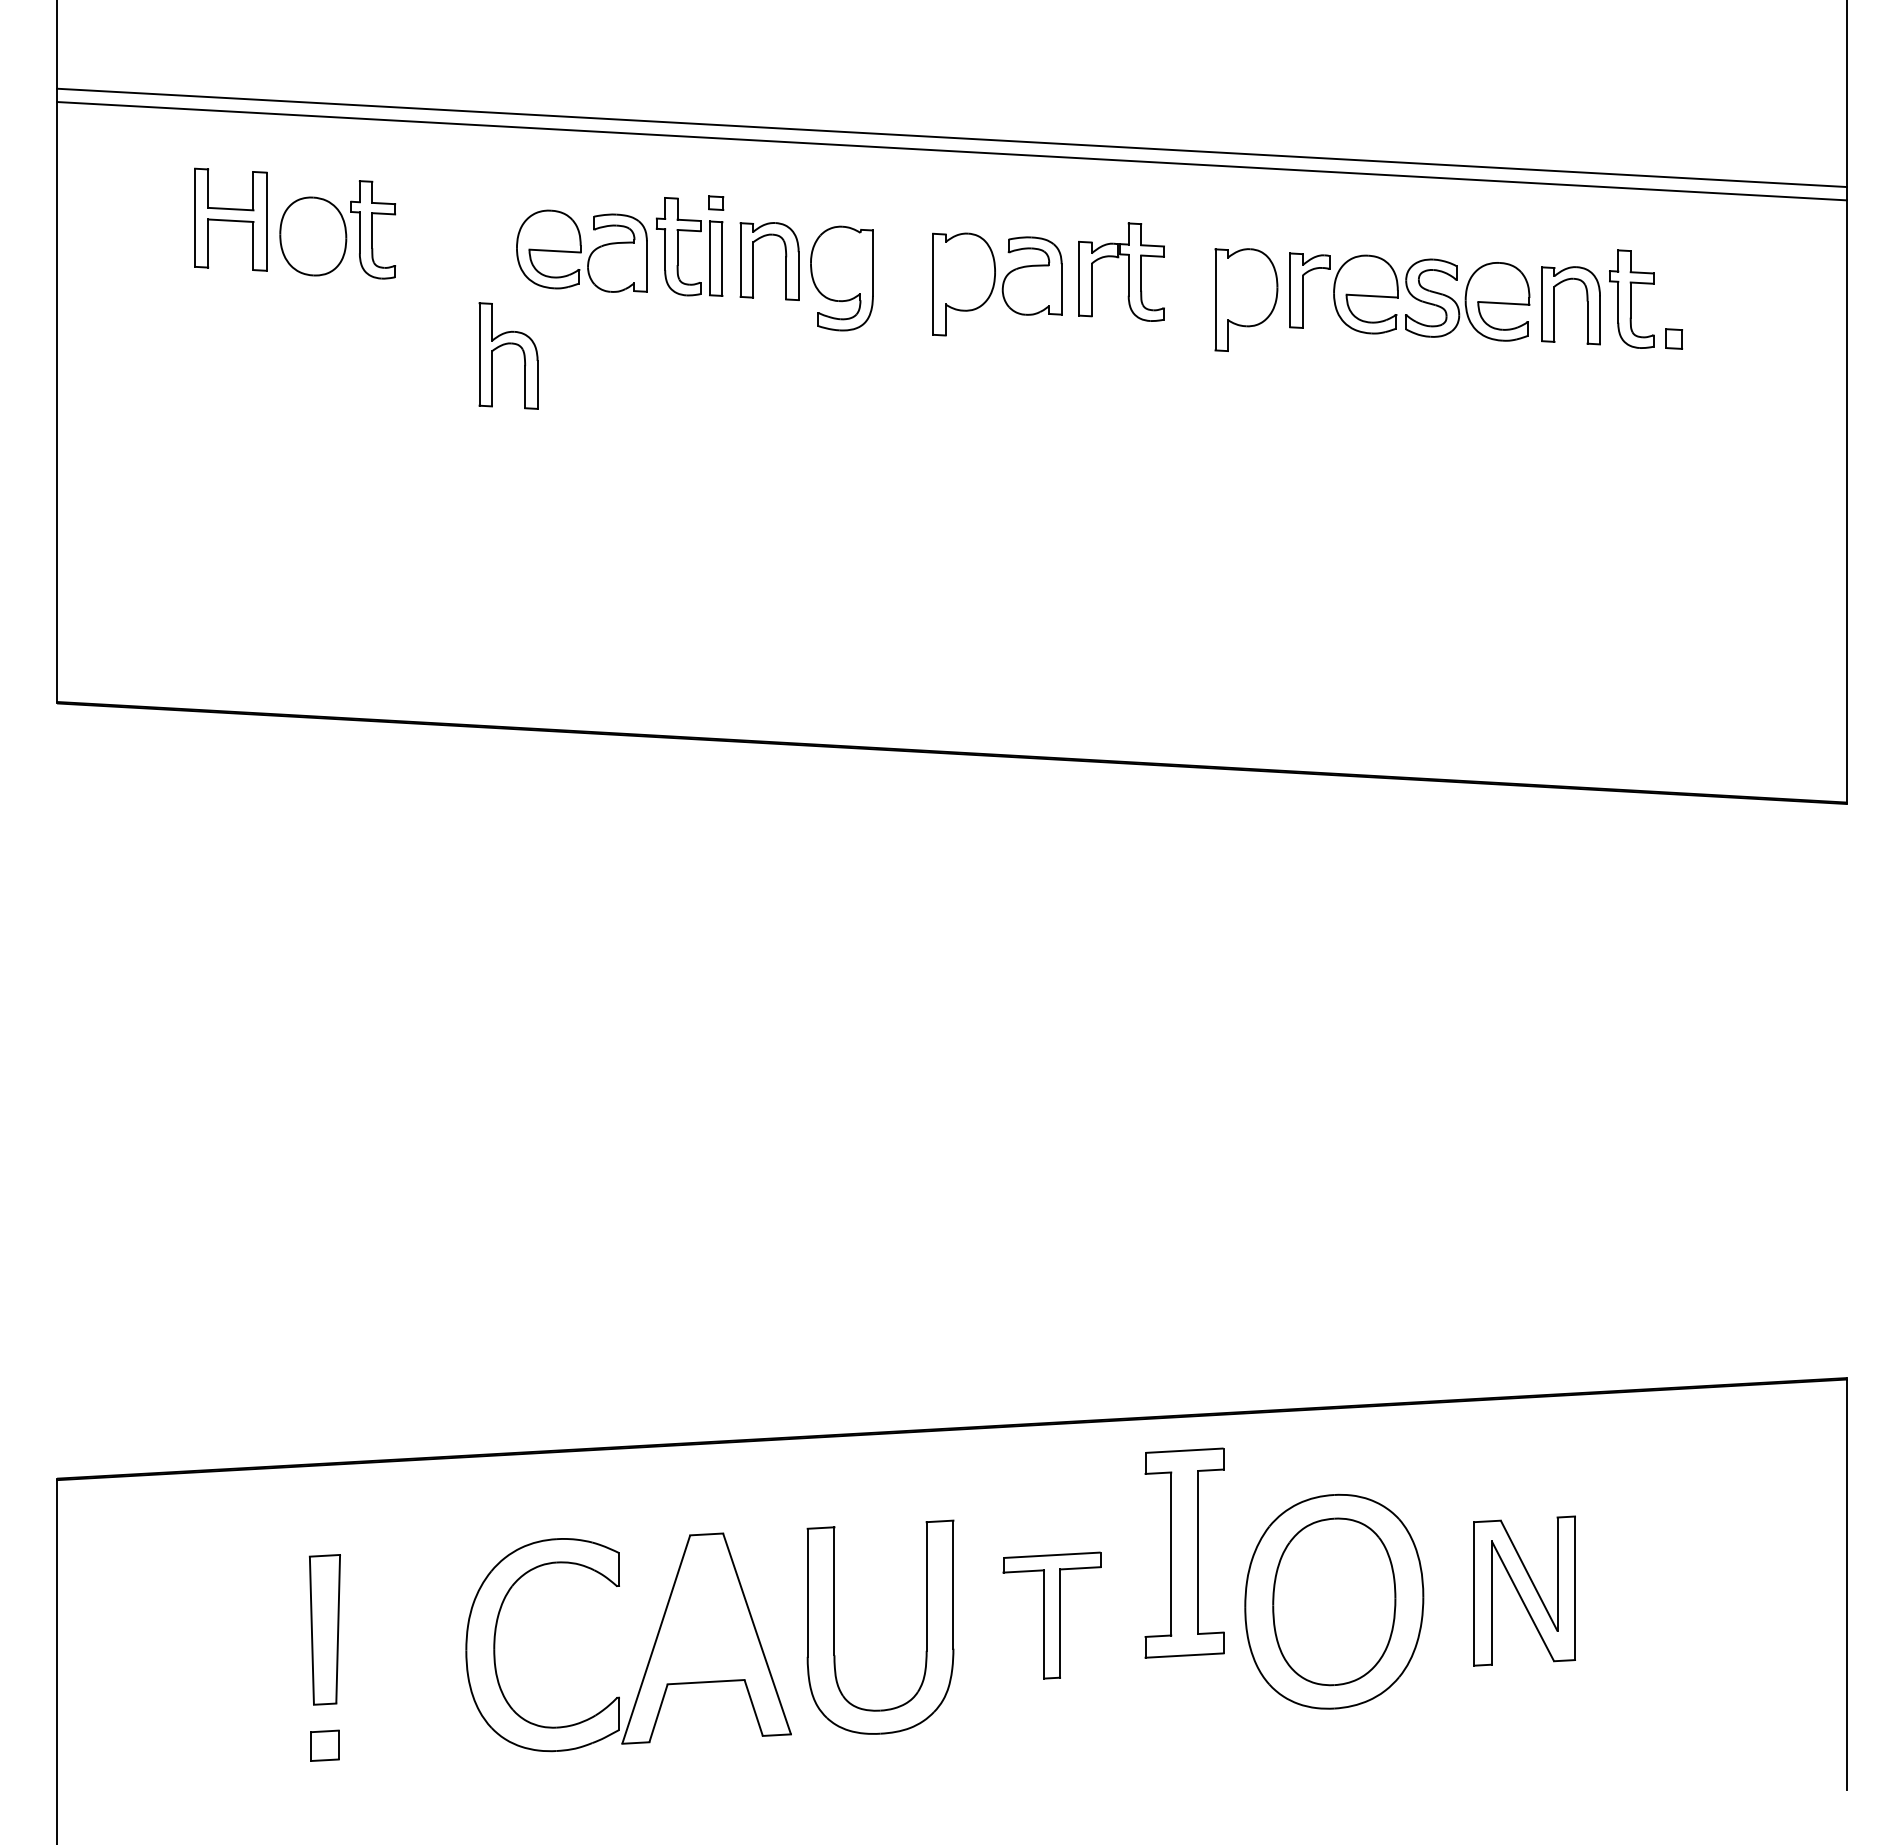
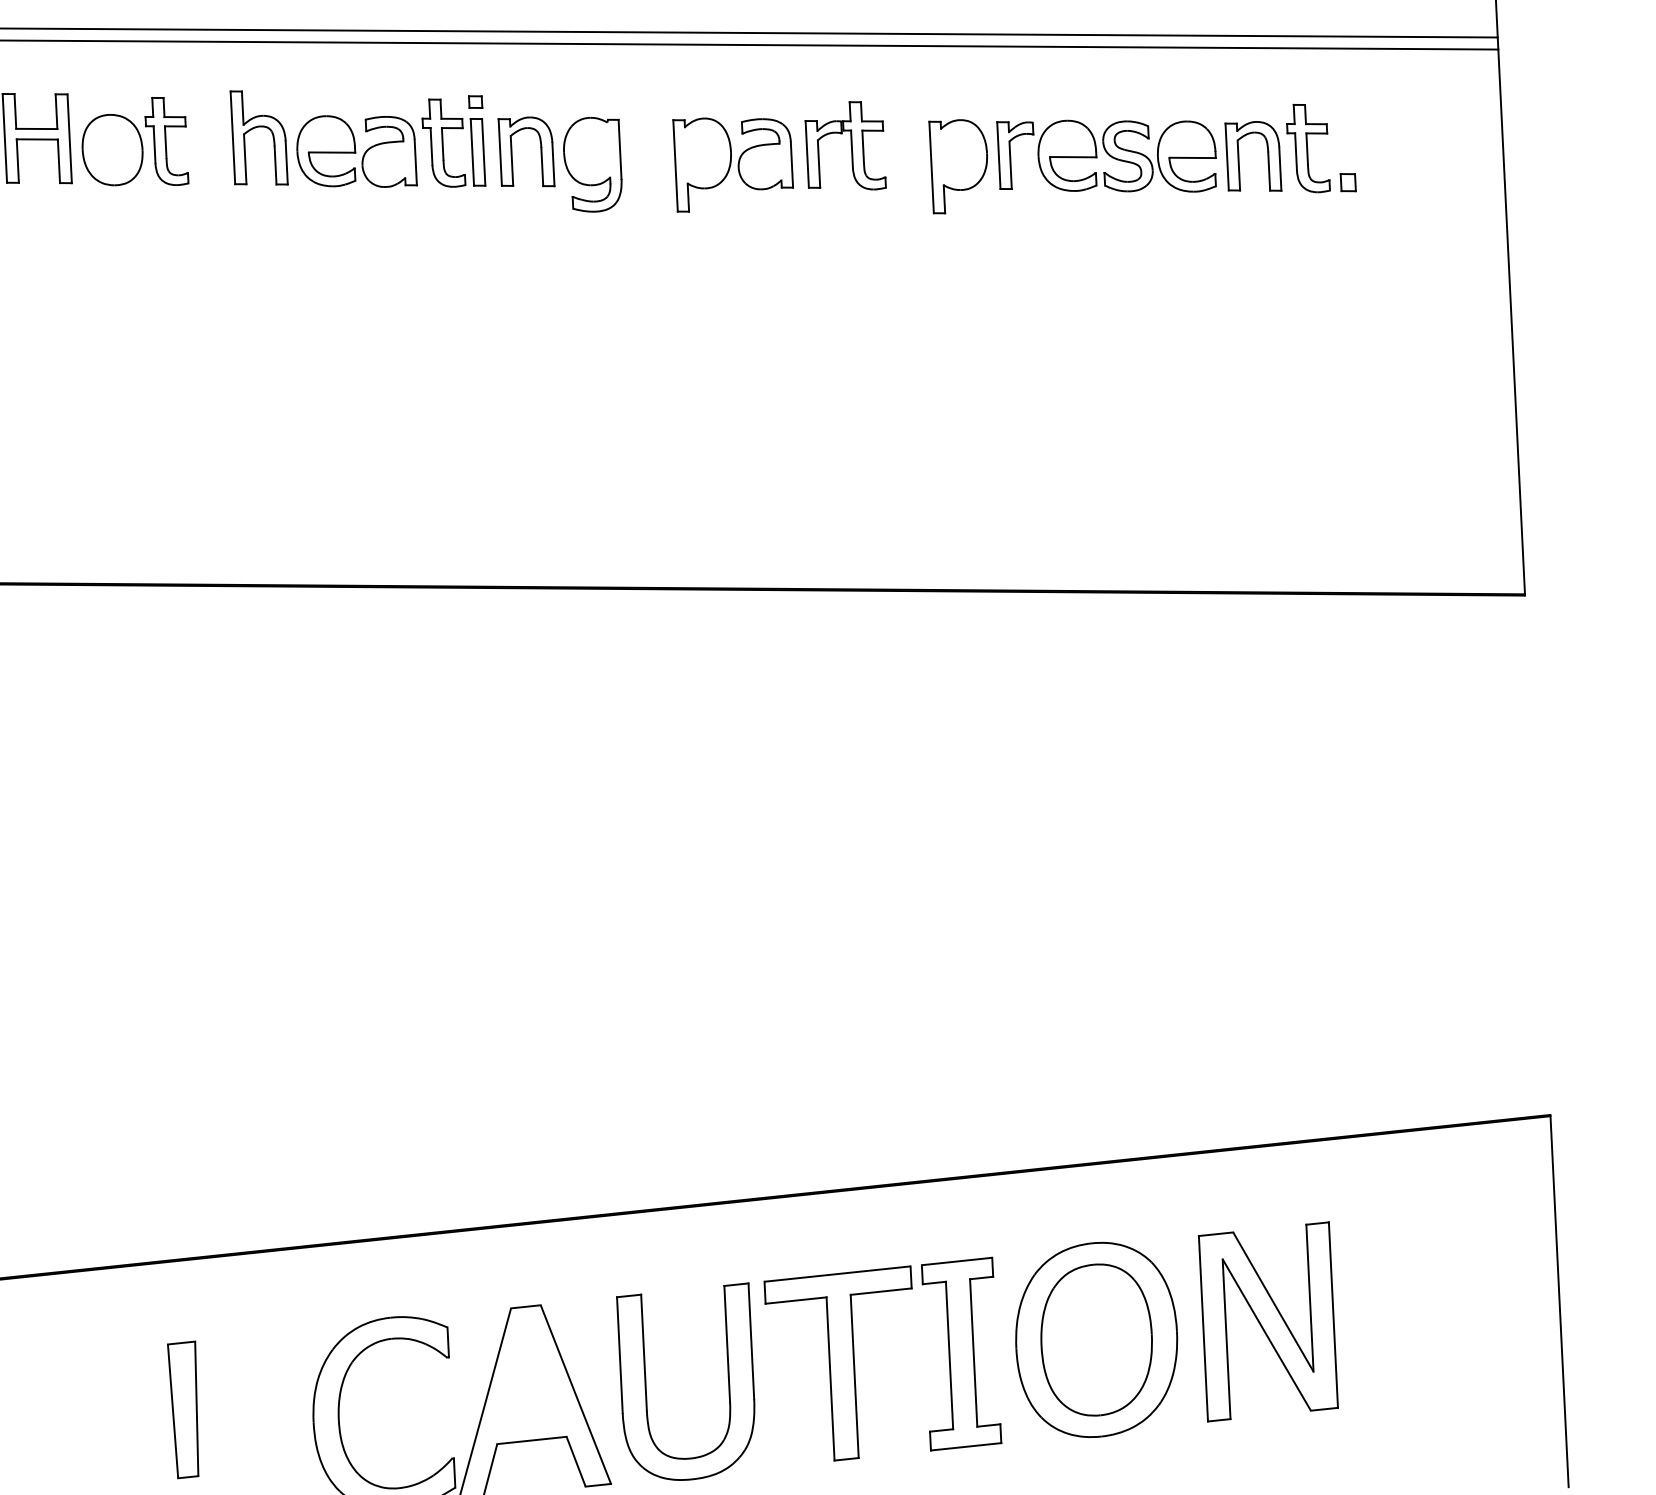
part: (504, 345) -> (255, 128), moved
part: (1184, 1552) -> (961, 1353), moved
part: (1524, 1590) -> (1268, 1321), size x1.43
part: (1051, 1615) -> (841, 1364), size x1.67

